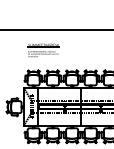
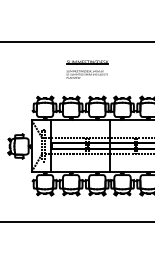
part: (43, 50) -> (87, 69), moved

